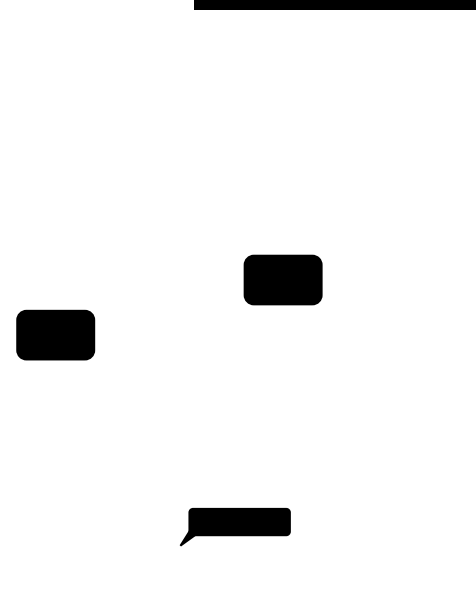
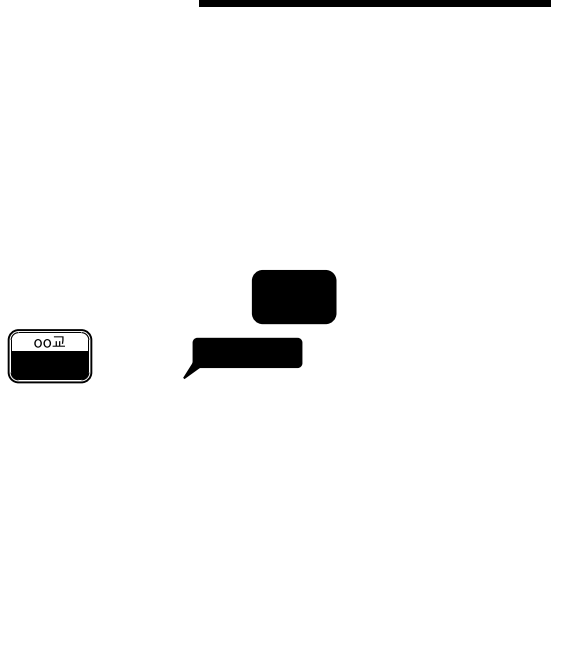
fill: (55, 335) -> (49, 356), removed
part: (234, 526) -> (242, 357), moved

